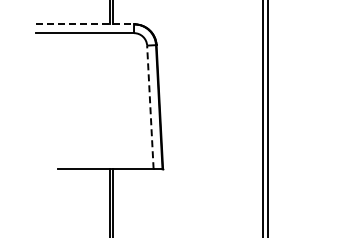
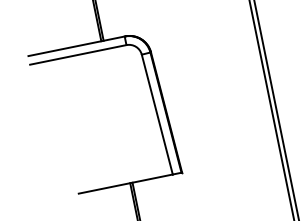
line: (85, 24) -> (77, 46), dashed -> solid
line: (150, 107) -> (157, 114), dashed -> solid

